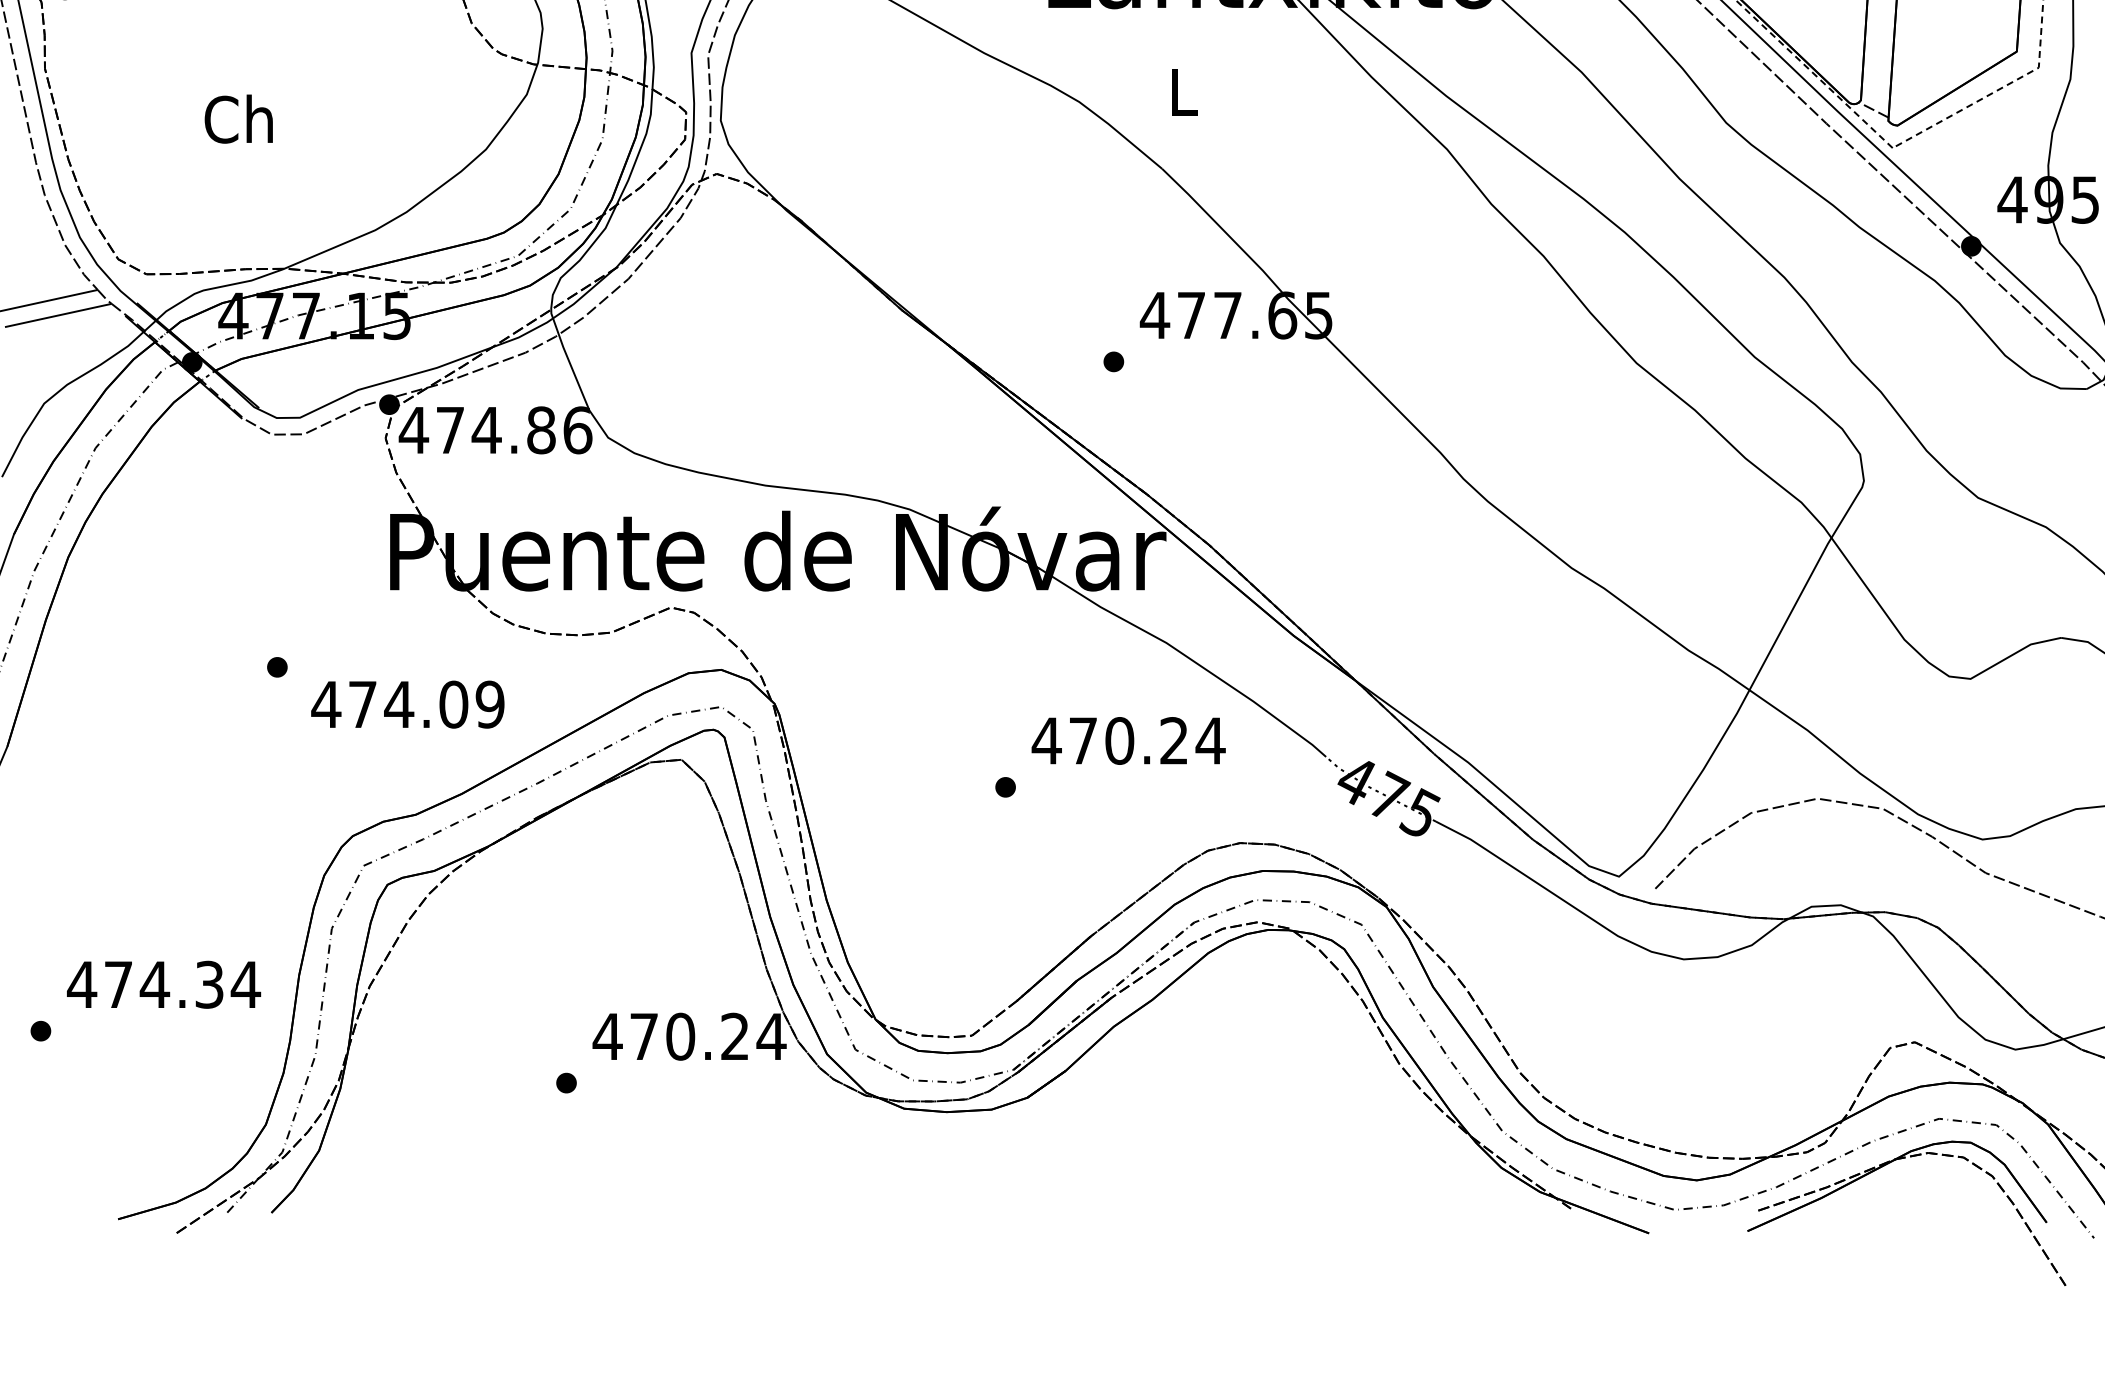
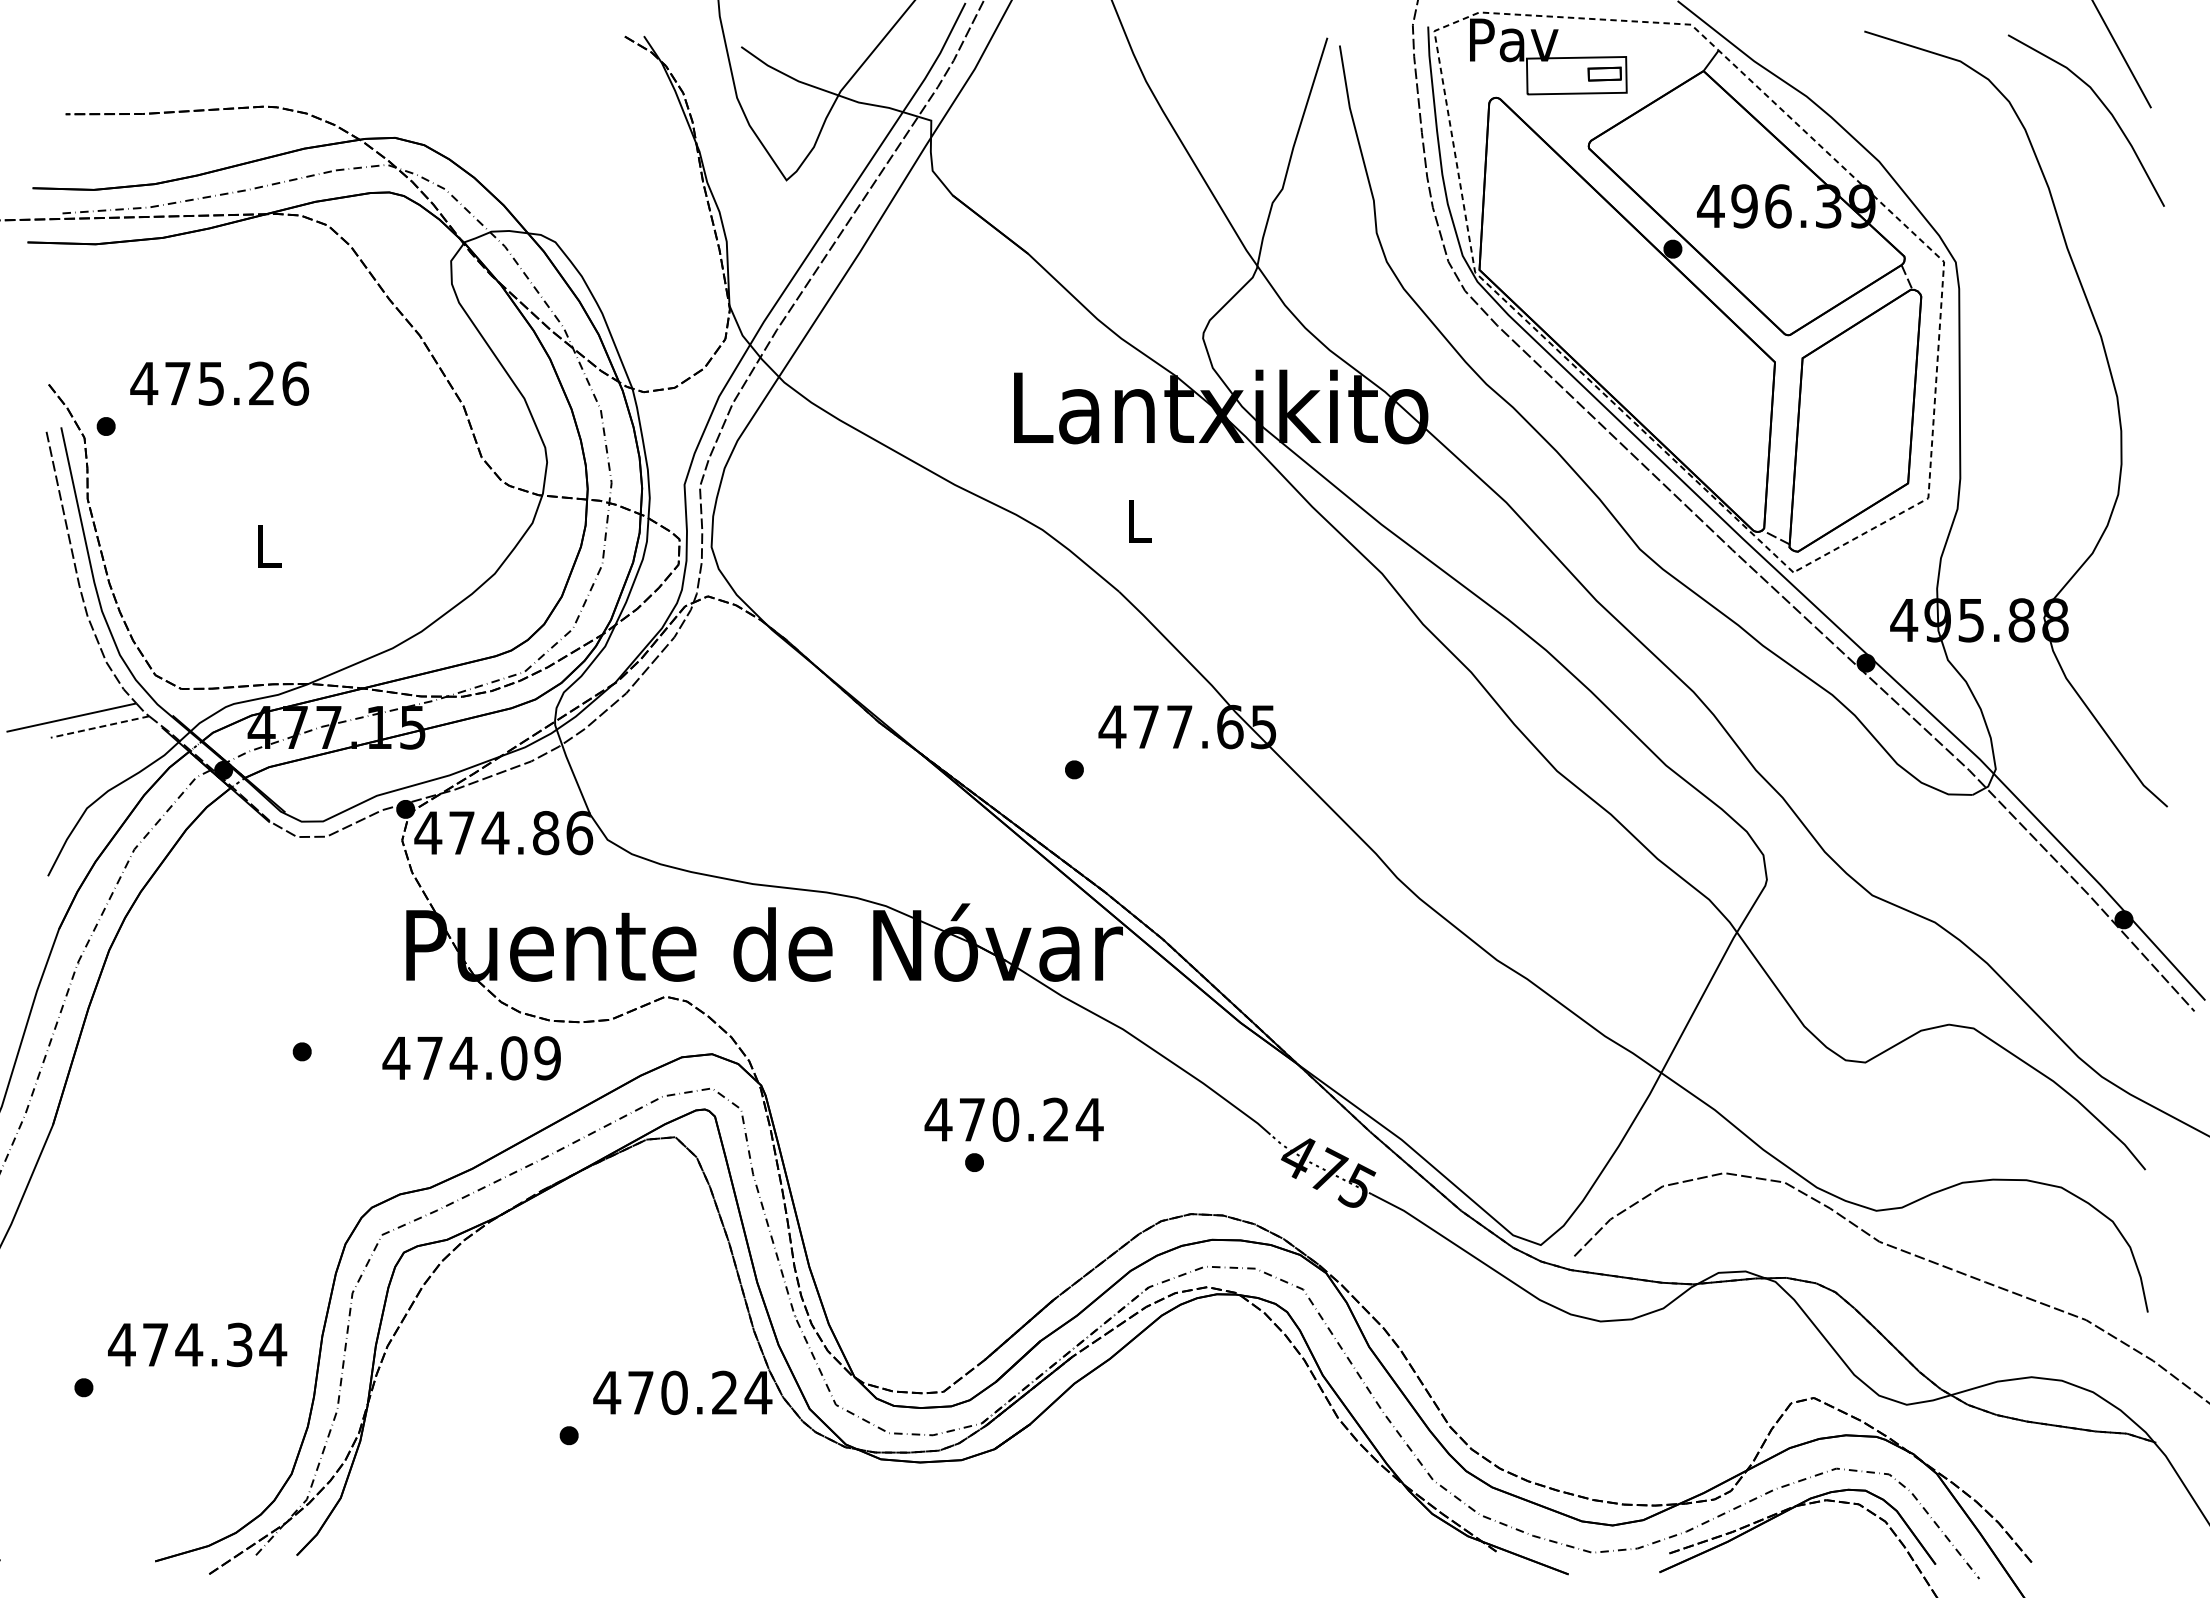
text: (238, 118) -> (266, 545), Ch -> L
line: (57, 316) -> (99, 727), solid -> dashed
text: (407, 704) -> (471, 1058), moved
text: (1127, 740) -> (1013, 1119), moved

